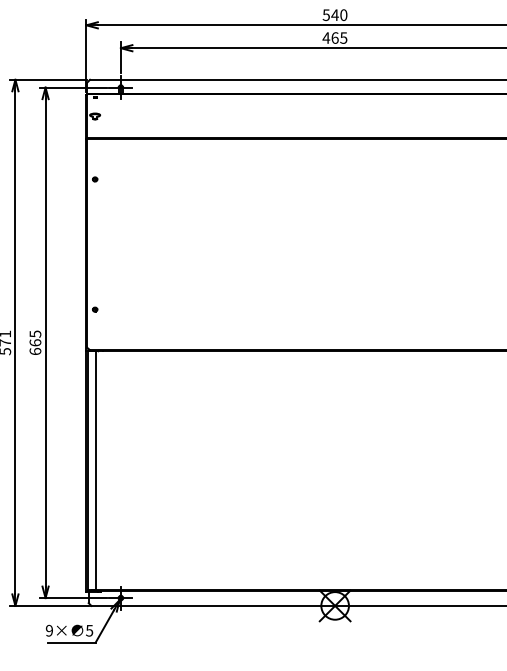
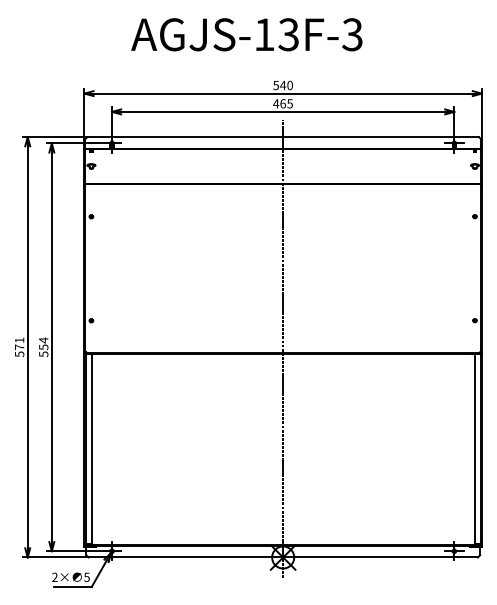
text: (35, 343) -> (43, 347), 665 -> 554
line: (335, 345) -> (283, 349), added
text: (48, 630) -> (54, 577), 9× -> 2×

